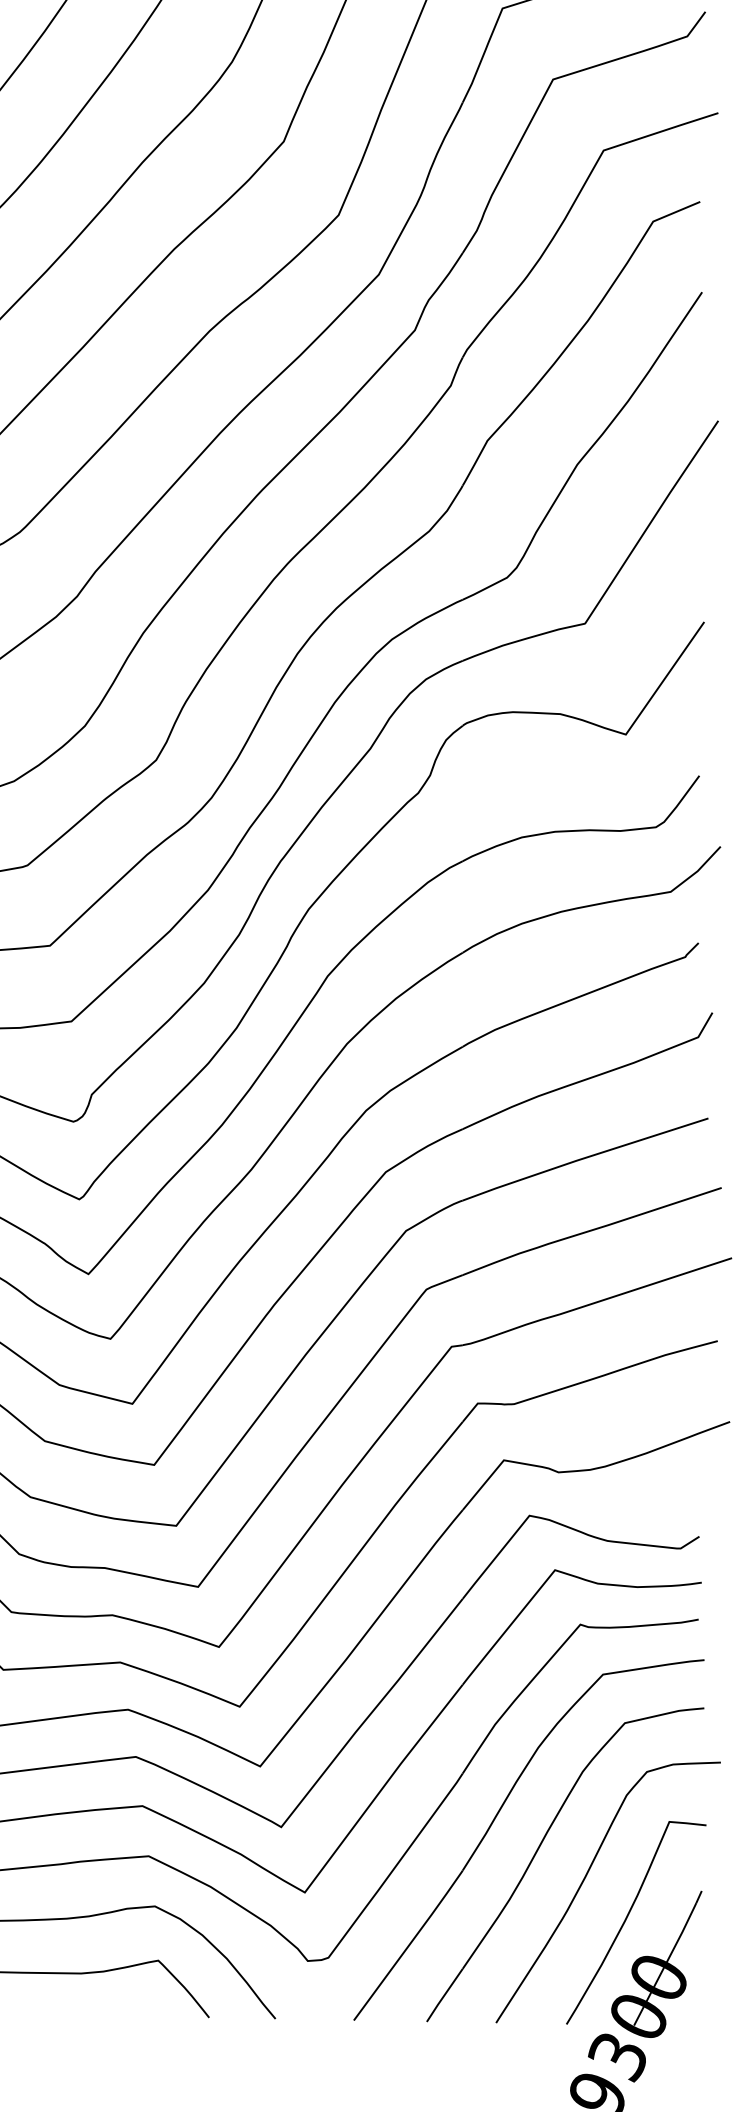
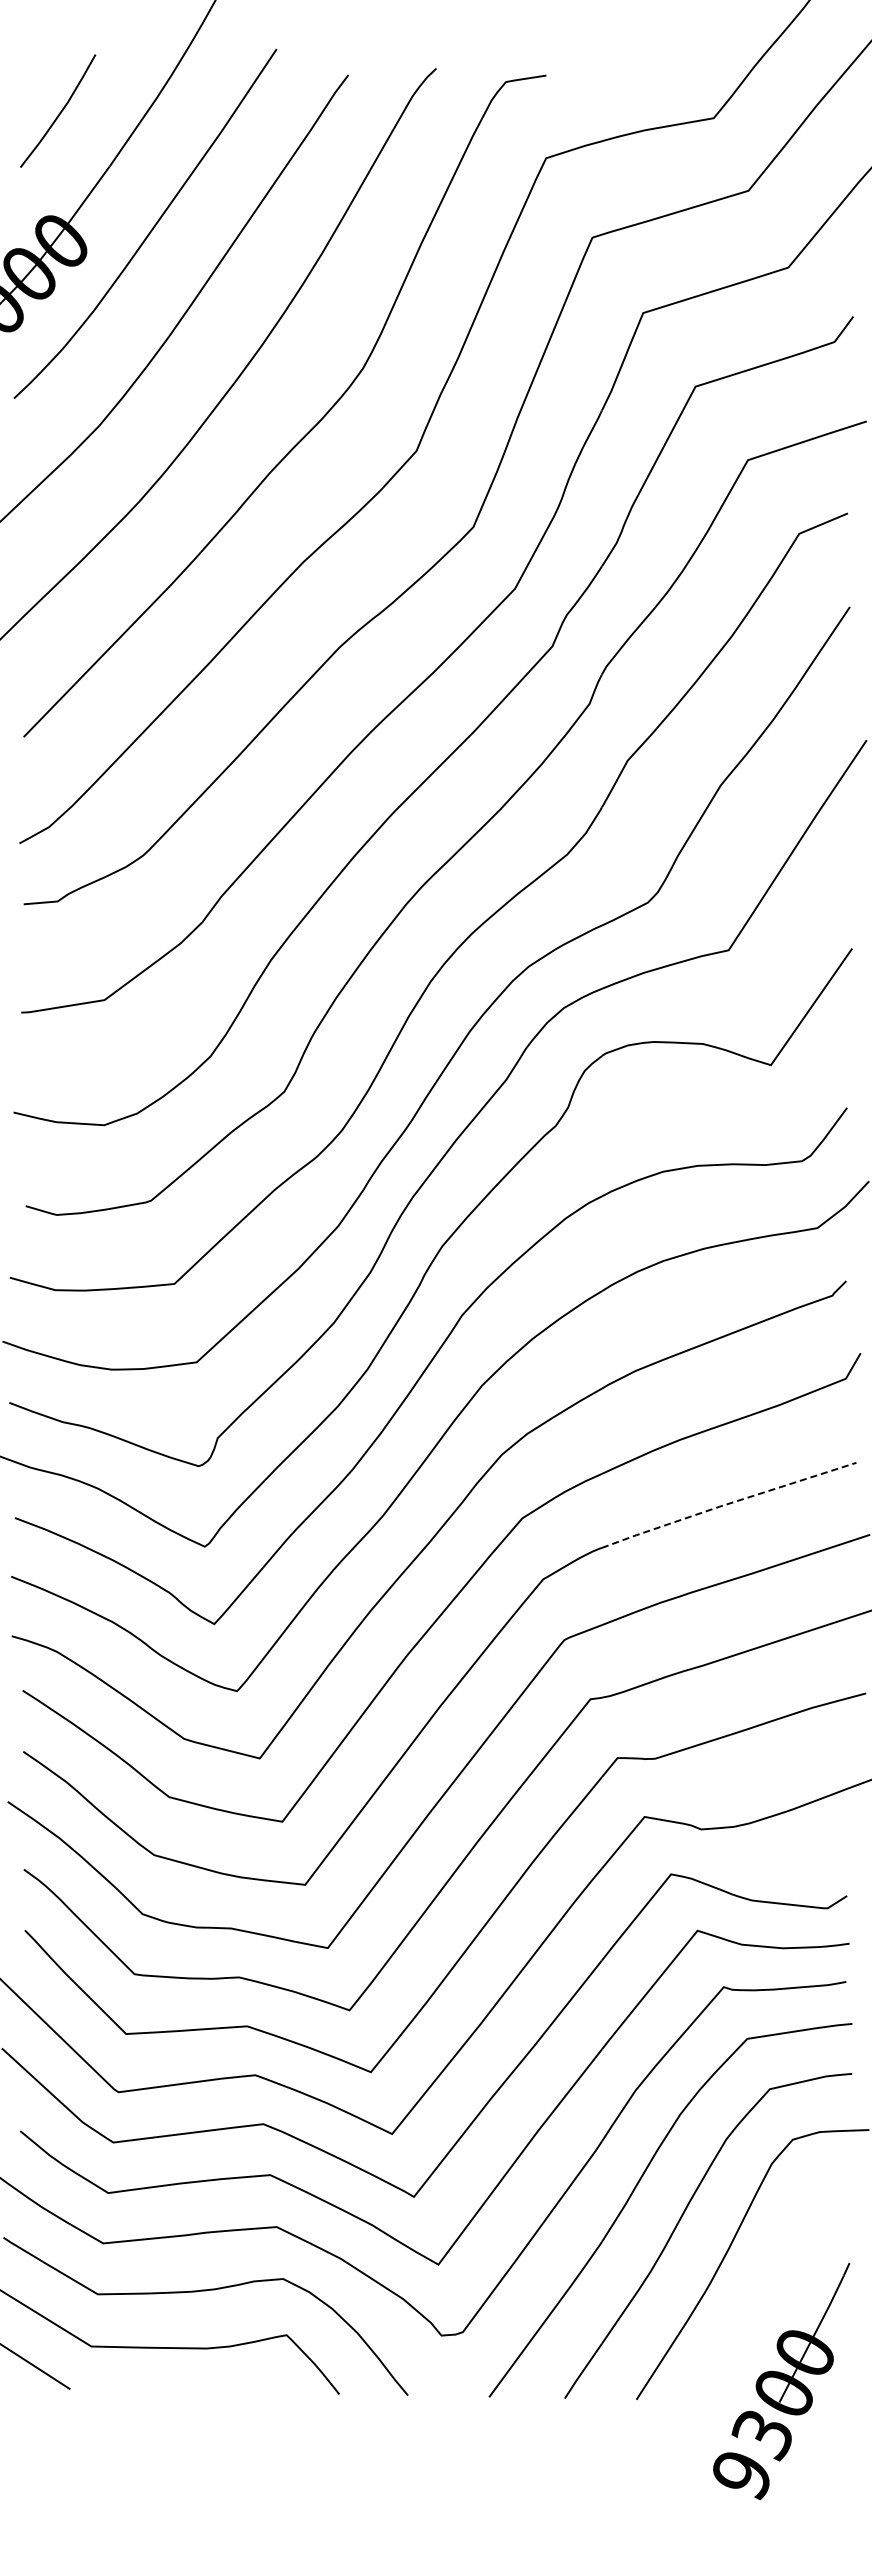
line: (583, 1158) -> (727, 1504), solid -> dashed
curve: (627, 1918) -> (772, 2291), removed

